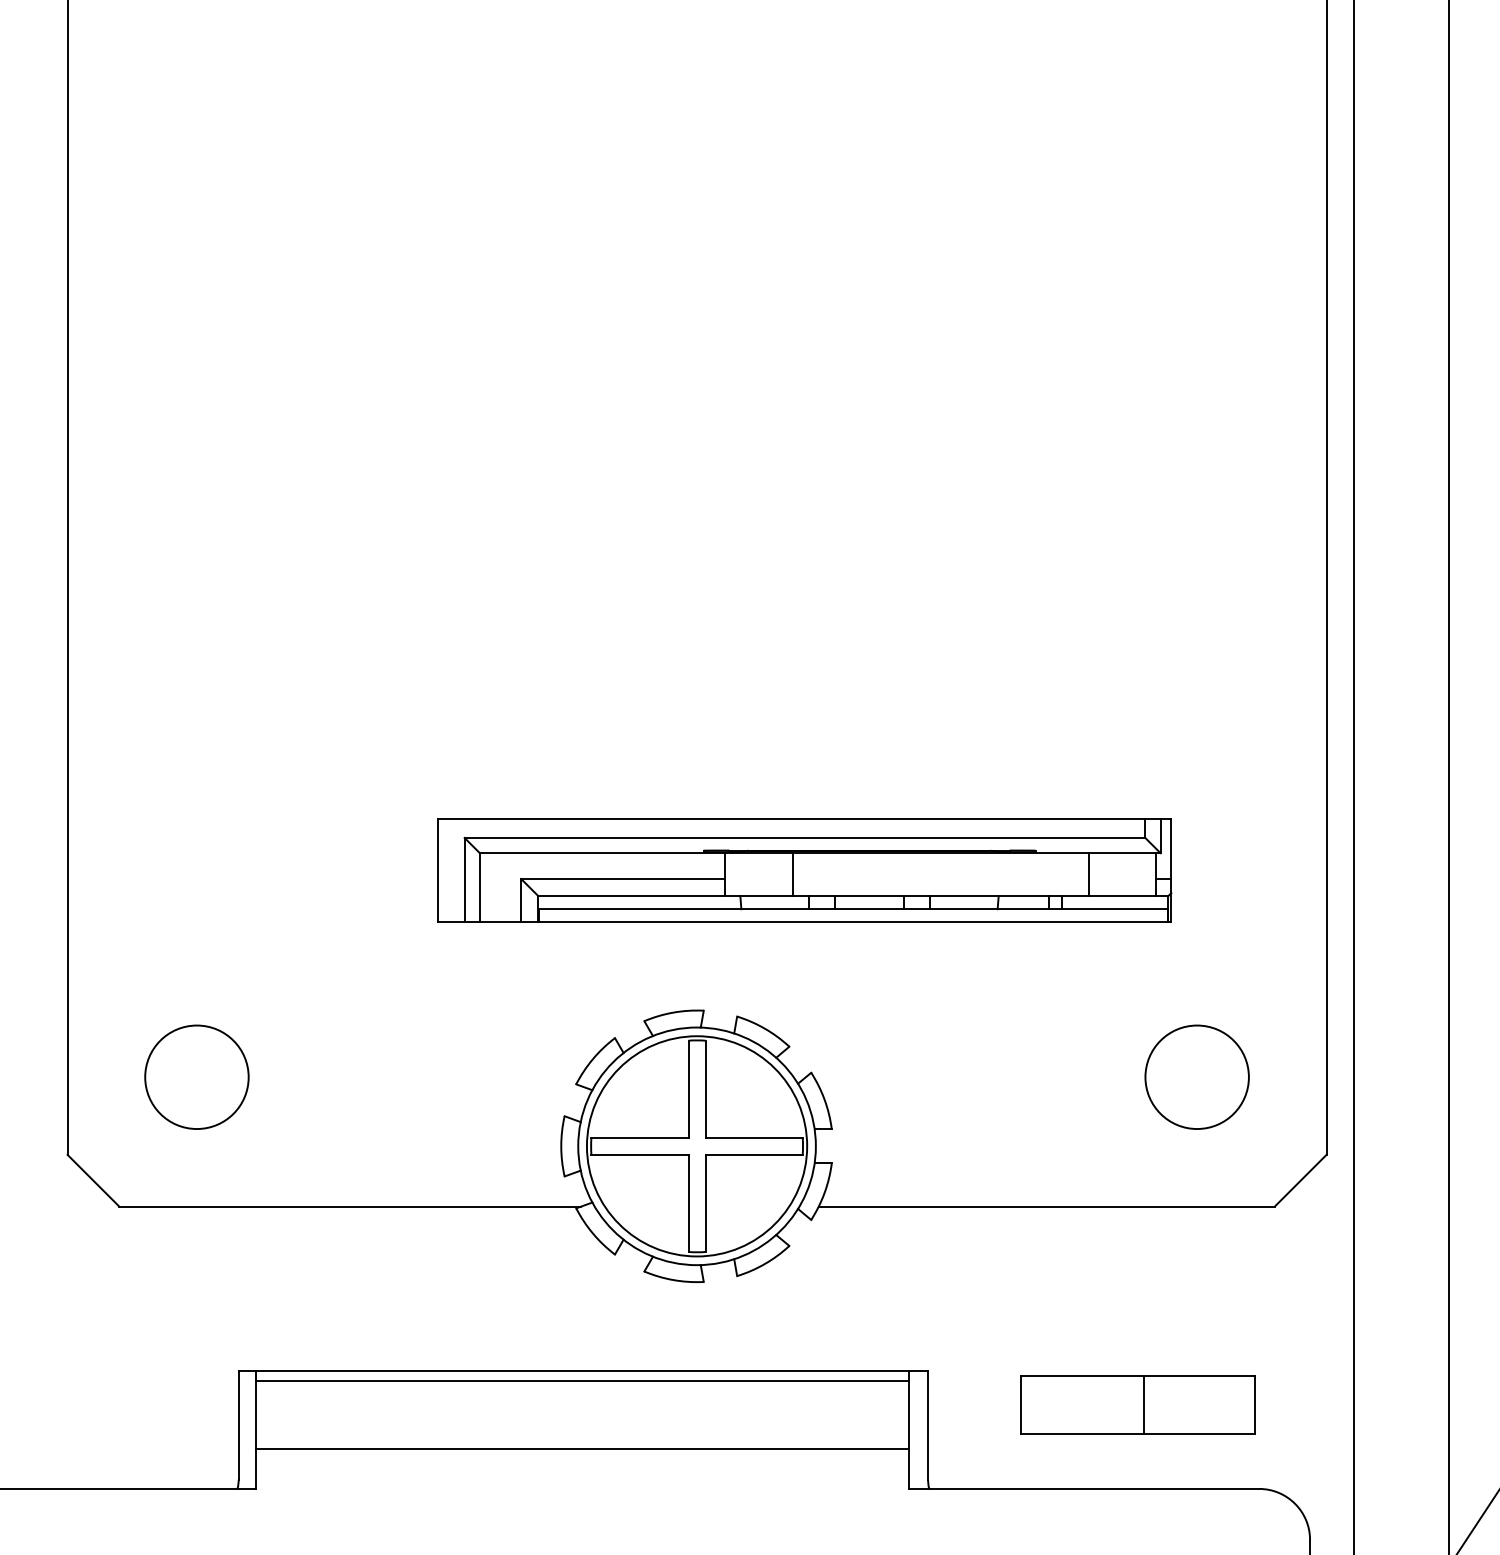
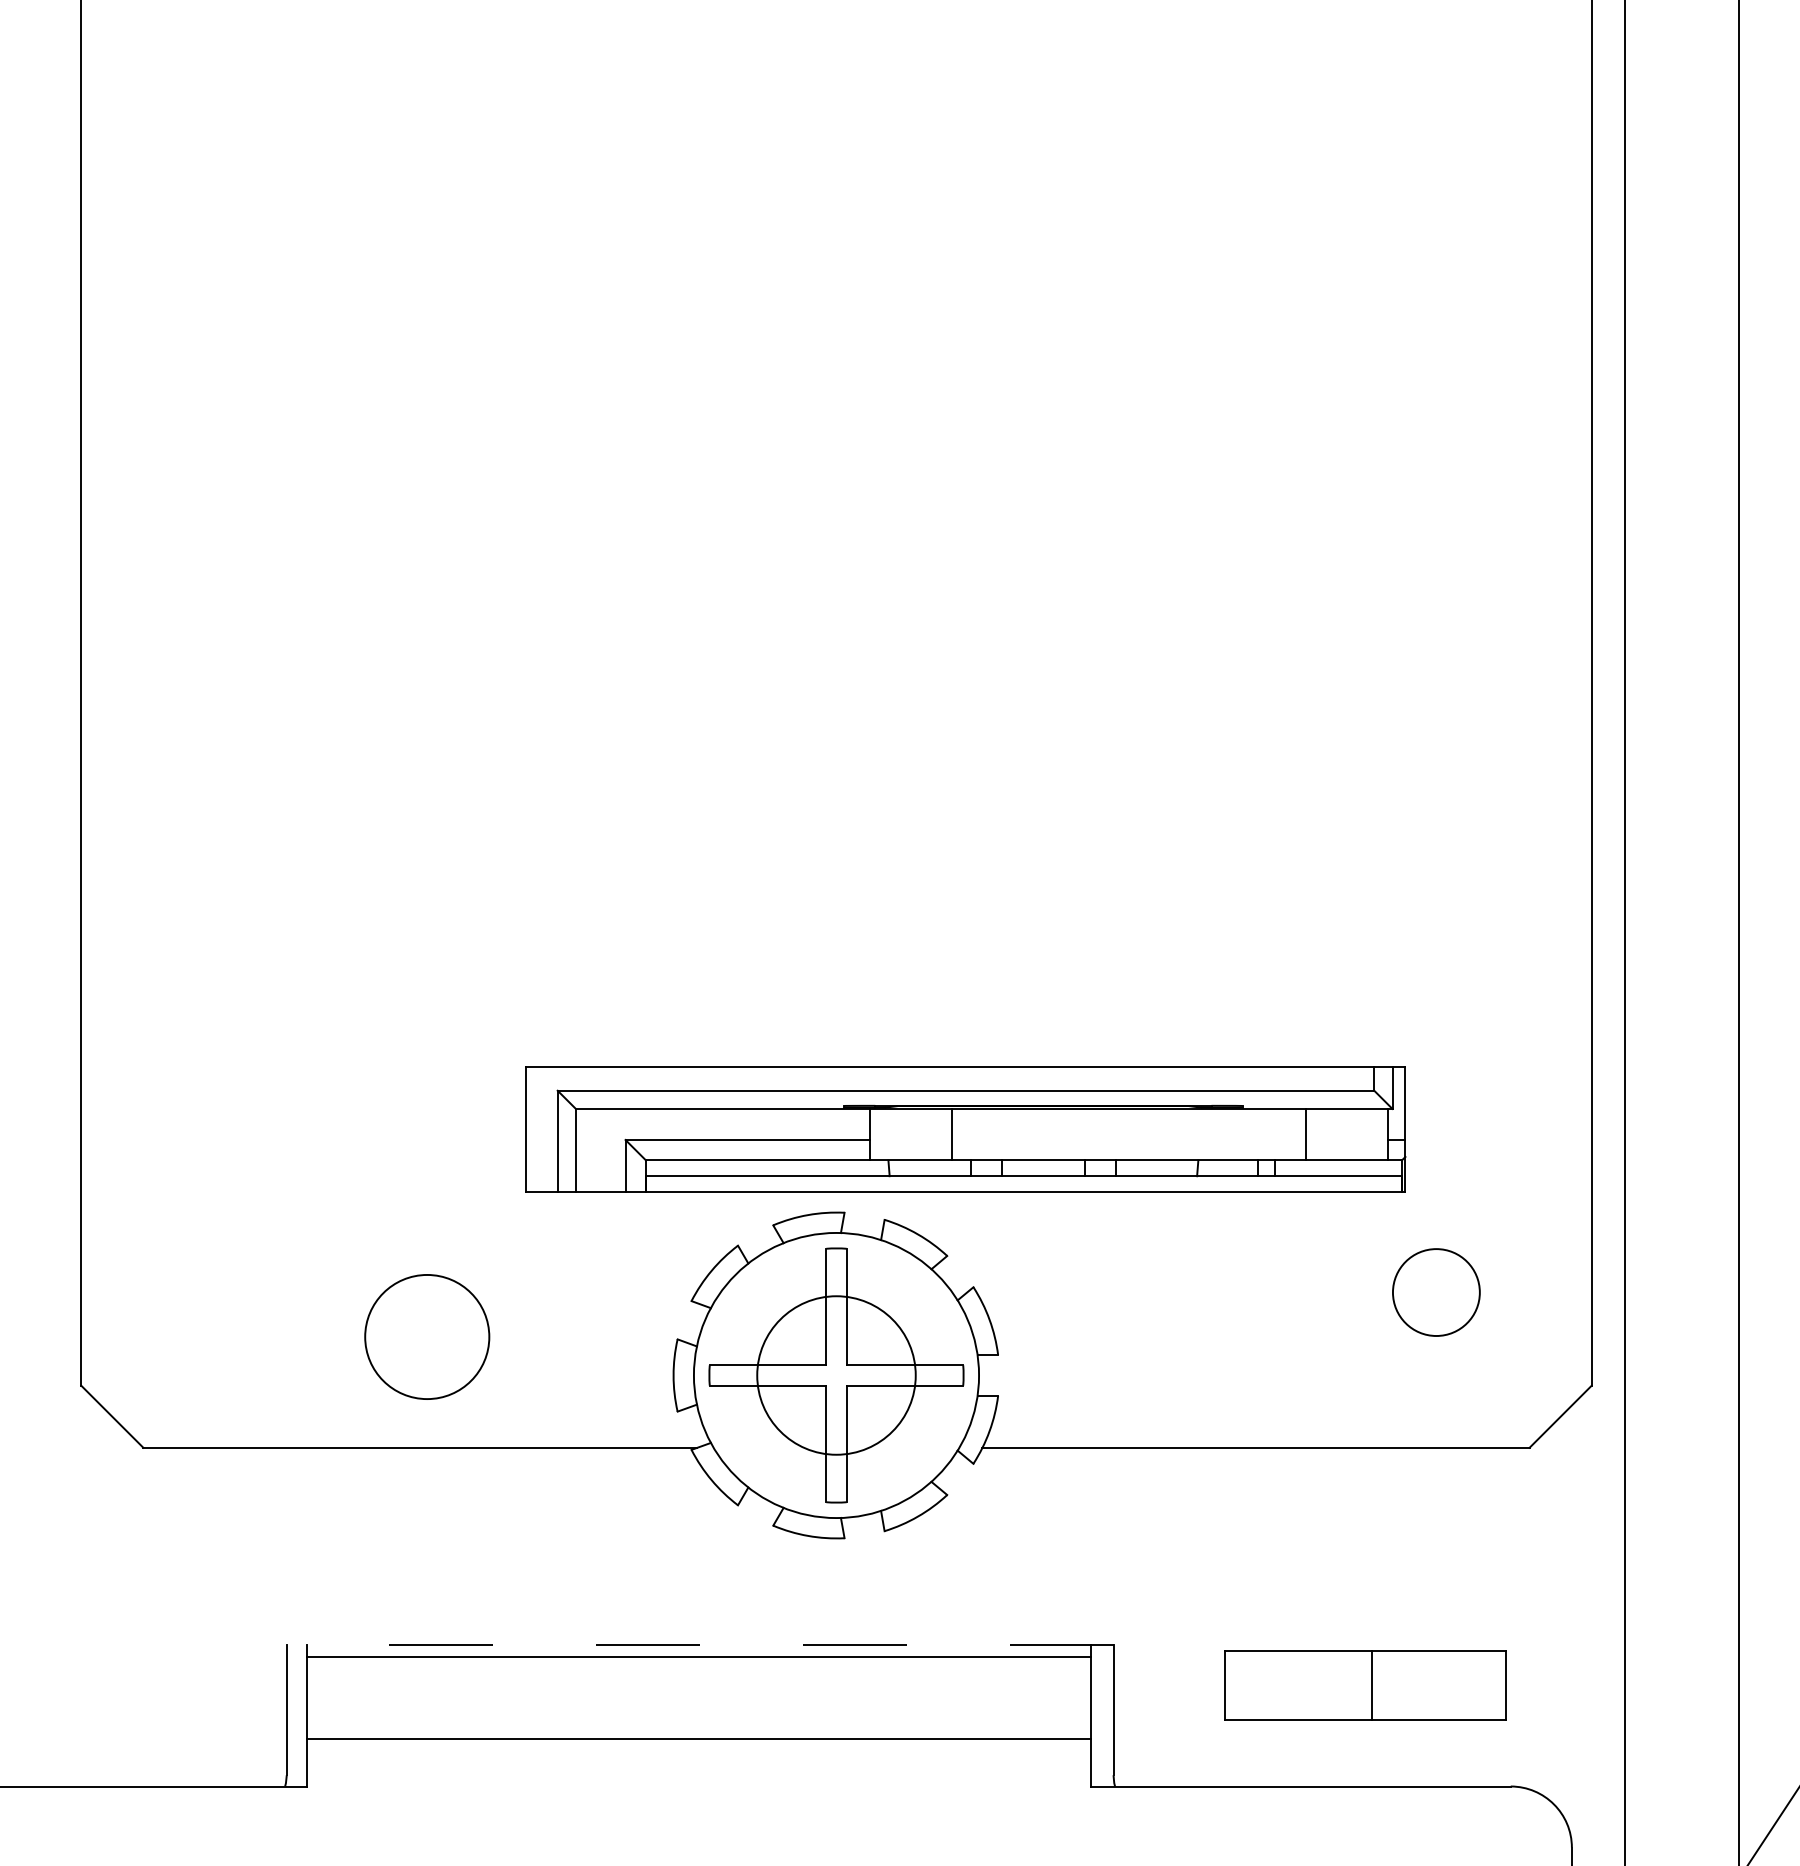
part: (804, 870) -> (965, 1129), moved
circle: (196, 1076) -> (426, 1336), moved
circle: (1196, 1076) -> (1435, 1291), size x0.7
circle: (696, 1146) -> (835, 1375), size x0.6
line: (583, 1370) -> (700, 1644), solid -> dashed

